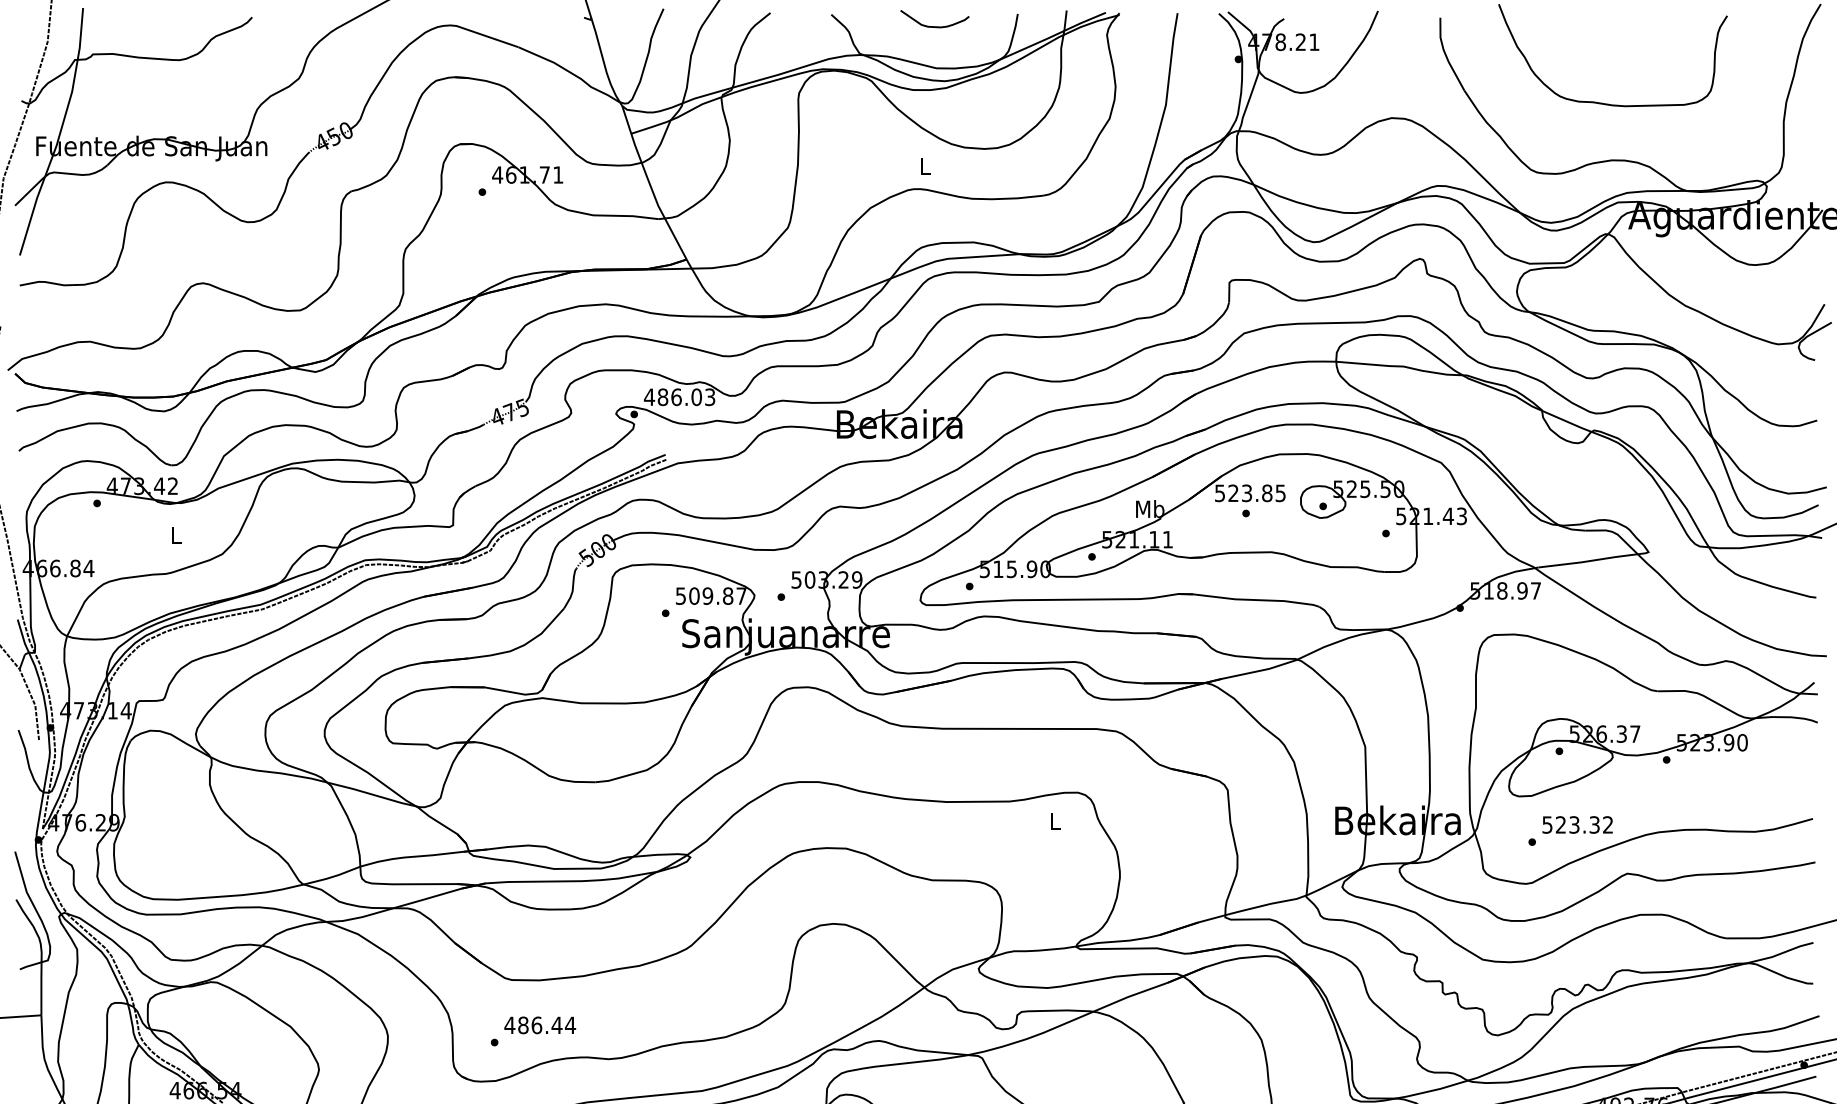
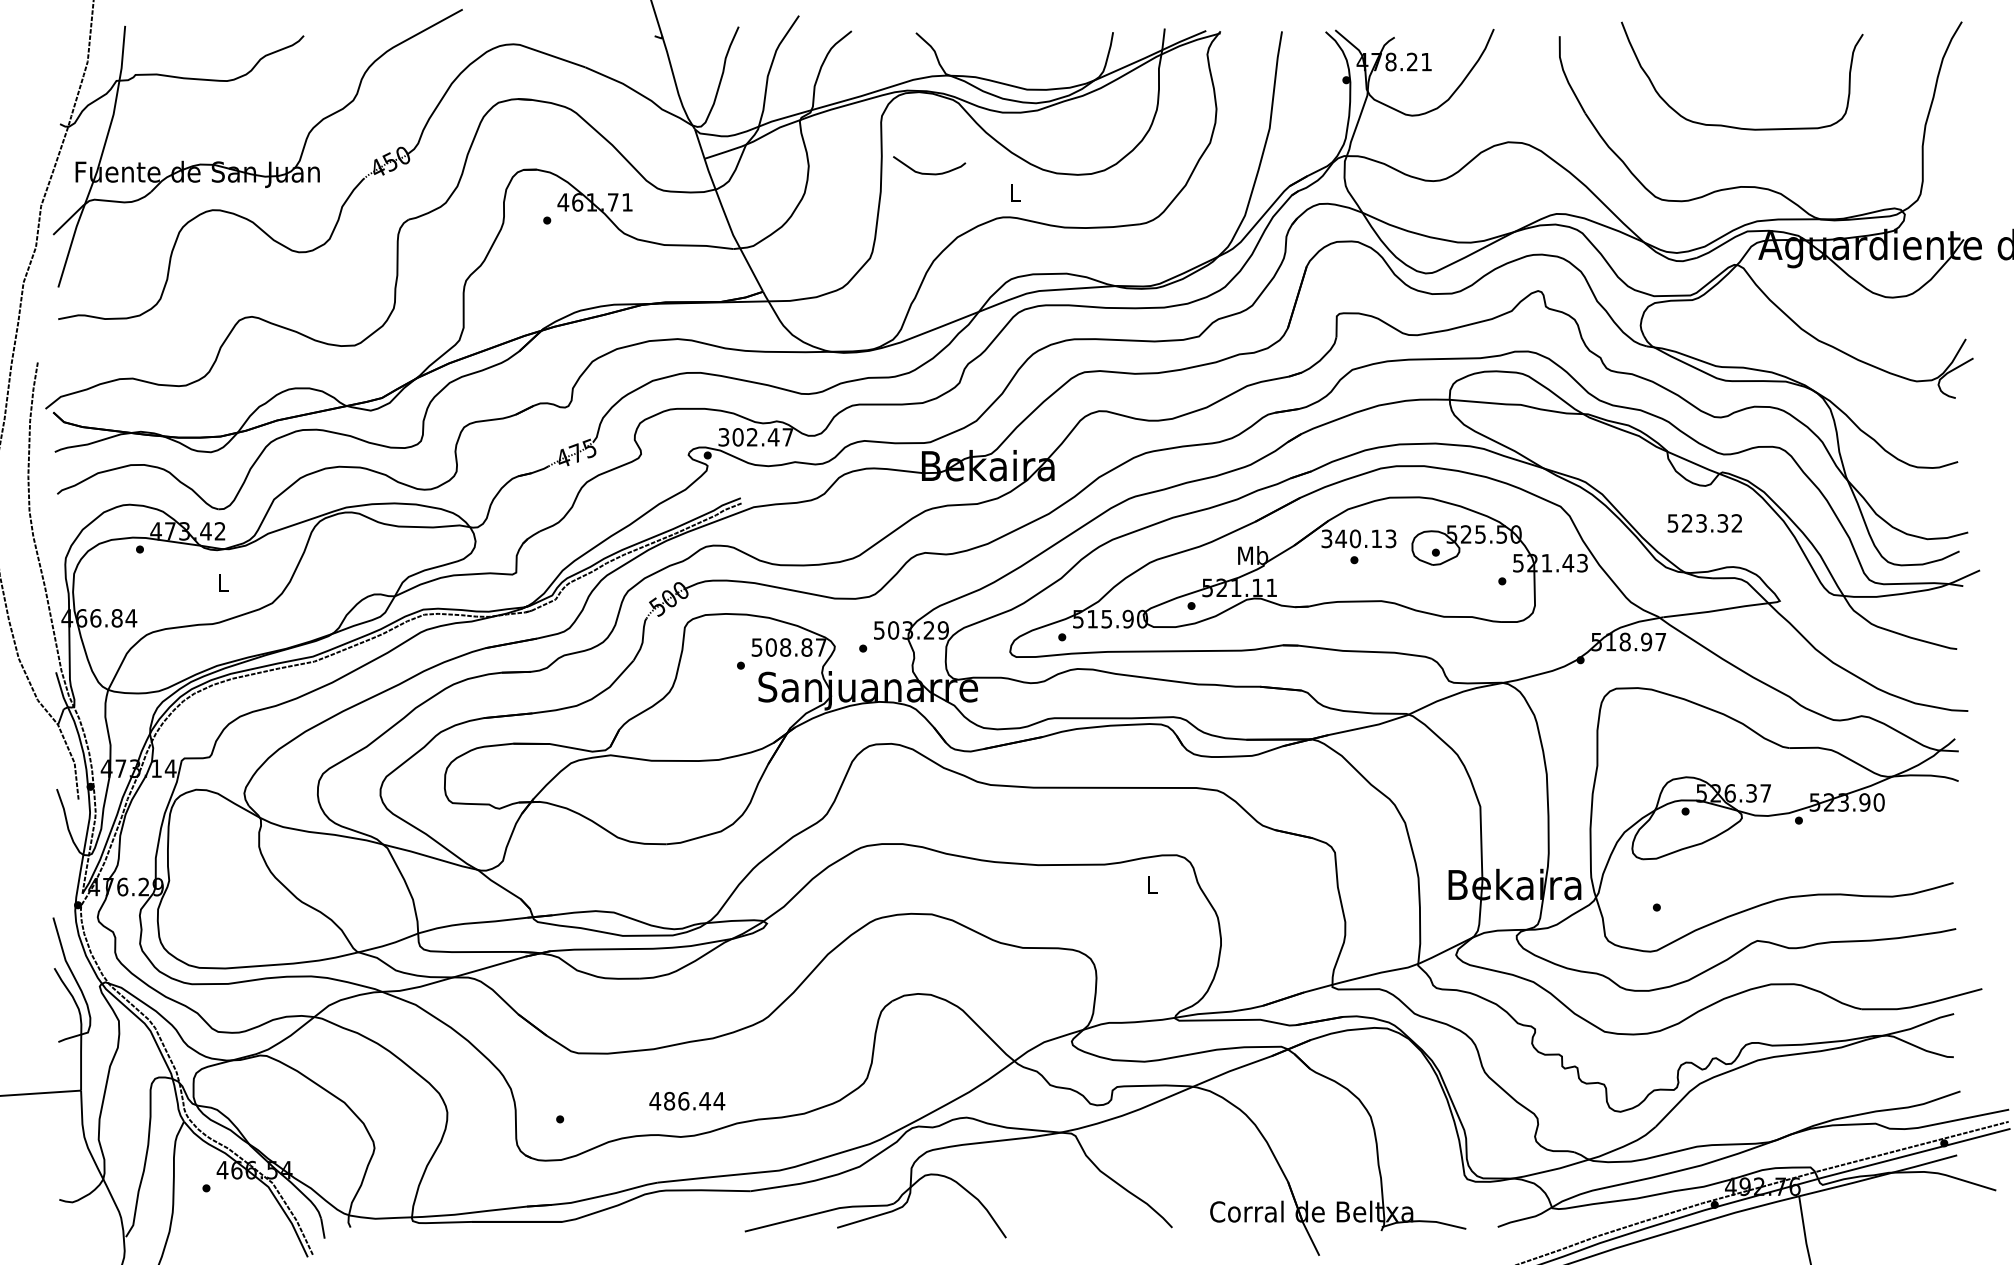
curve: (934, 26) -> (929, 173), moved
text: (679, 397) -> (755, 437), 486.03 -> 302.47
text: (1250, 492) -> (1359, 538), 523.85 -> 340.13
text: (707, 596) -> (785, 647), 509.87 -> 508.87
text: (1577, 825) -> (1704, 523), moved
text: (540, 1024) -> (687, 1100), moved

